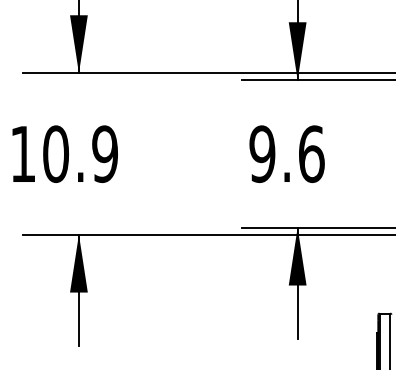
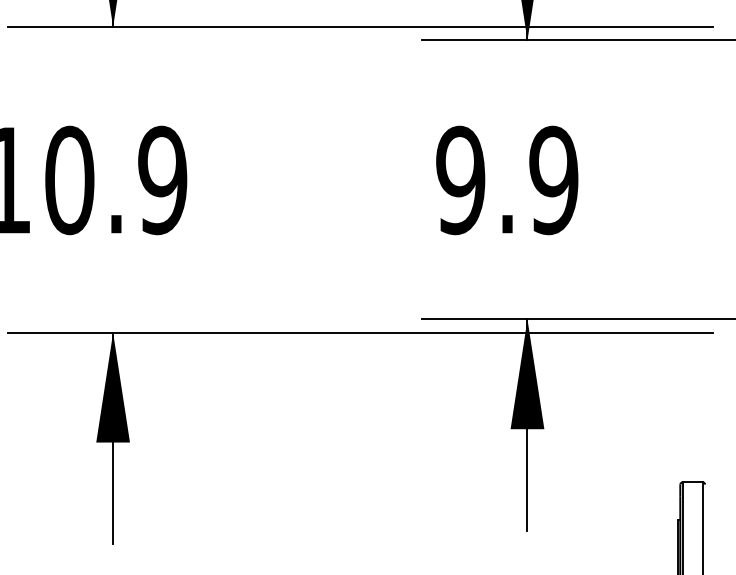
text: (311, 154) -> (553, 180), 9.6 -> 9.9

